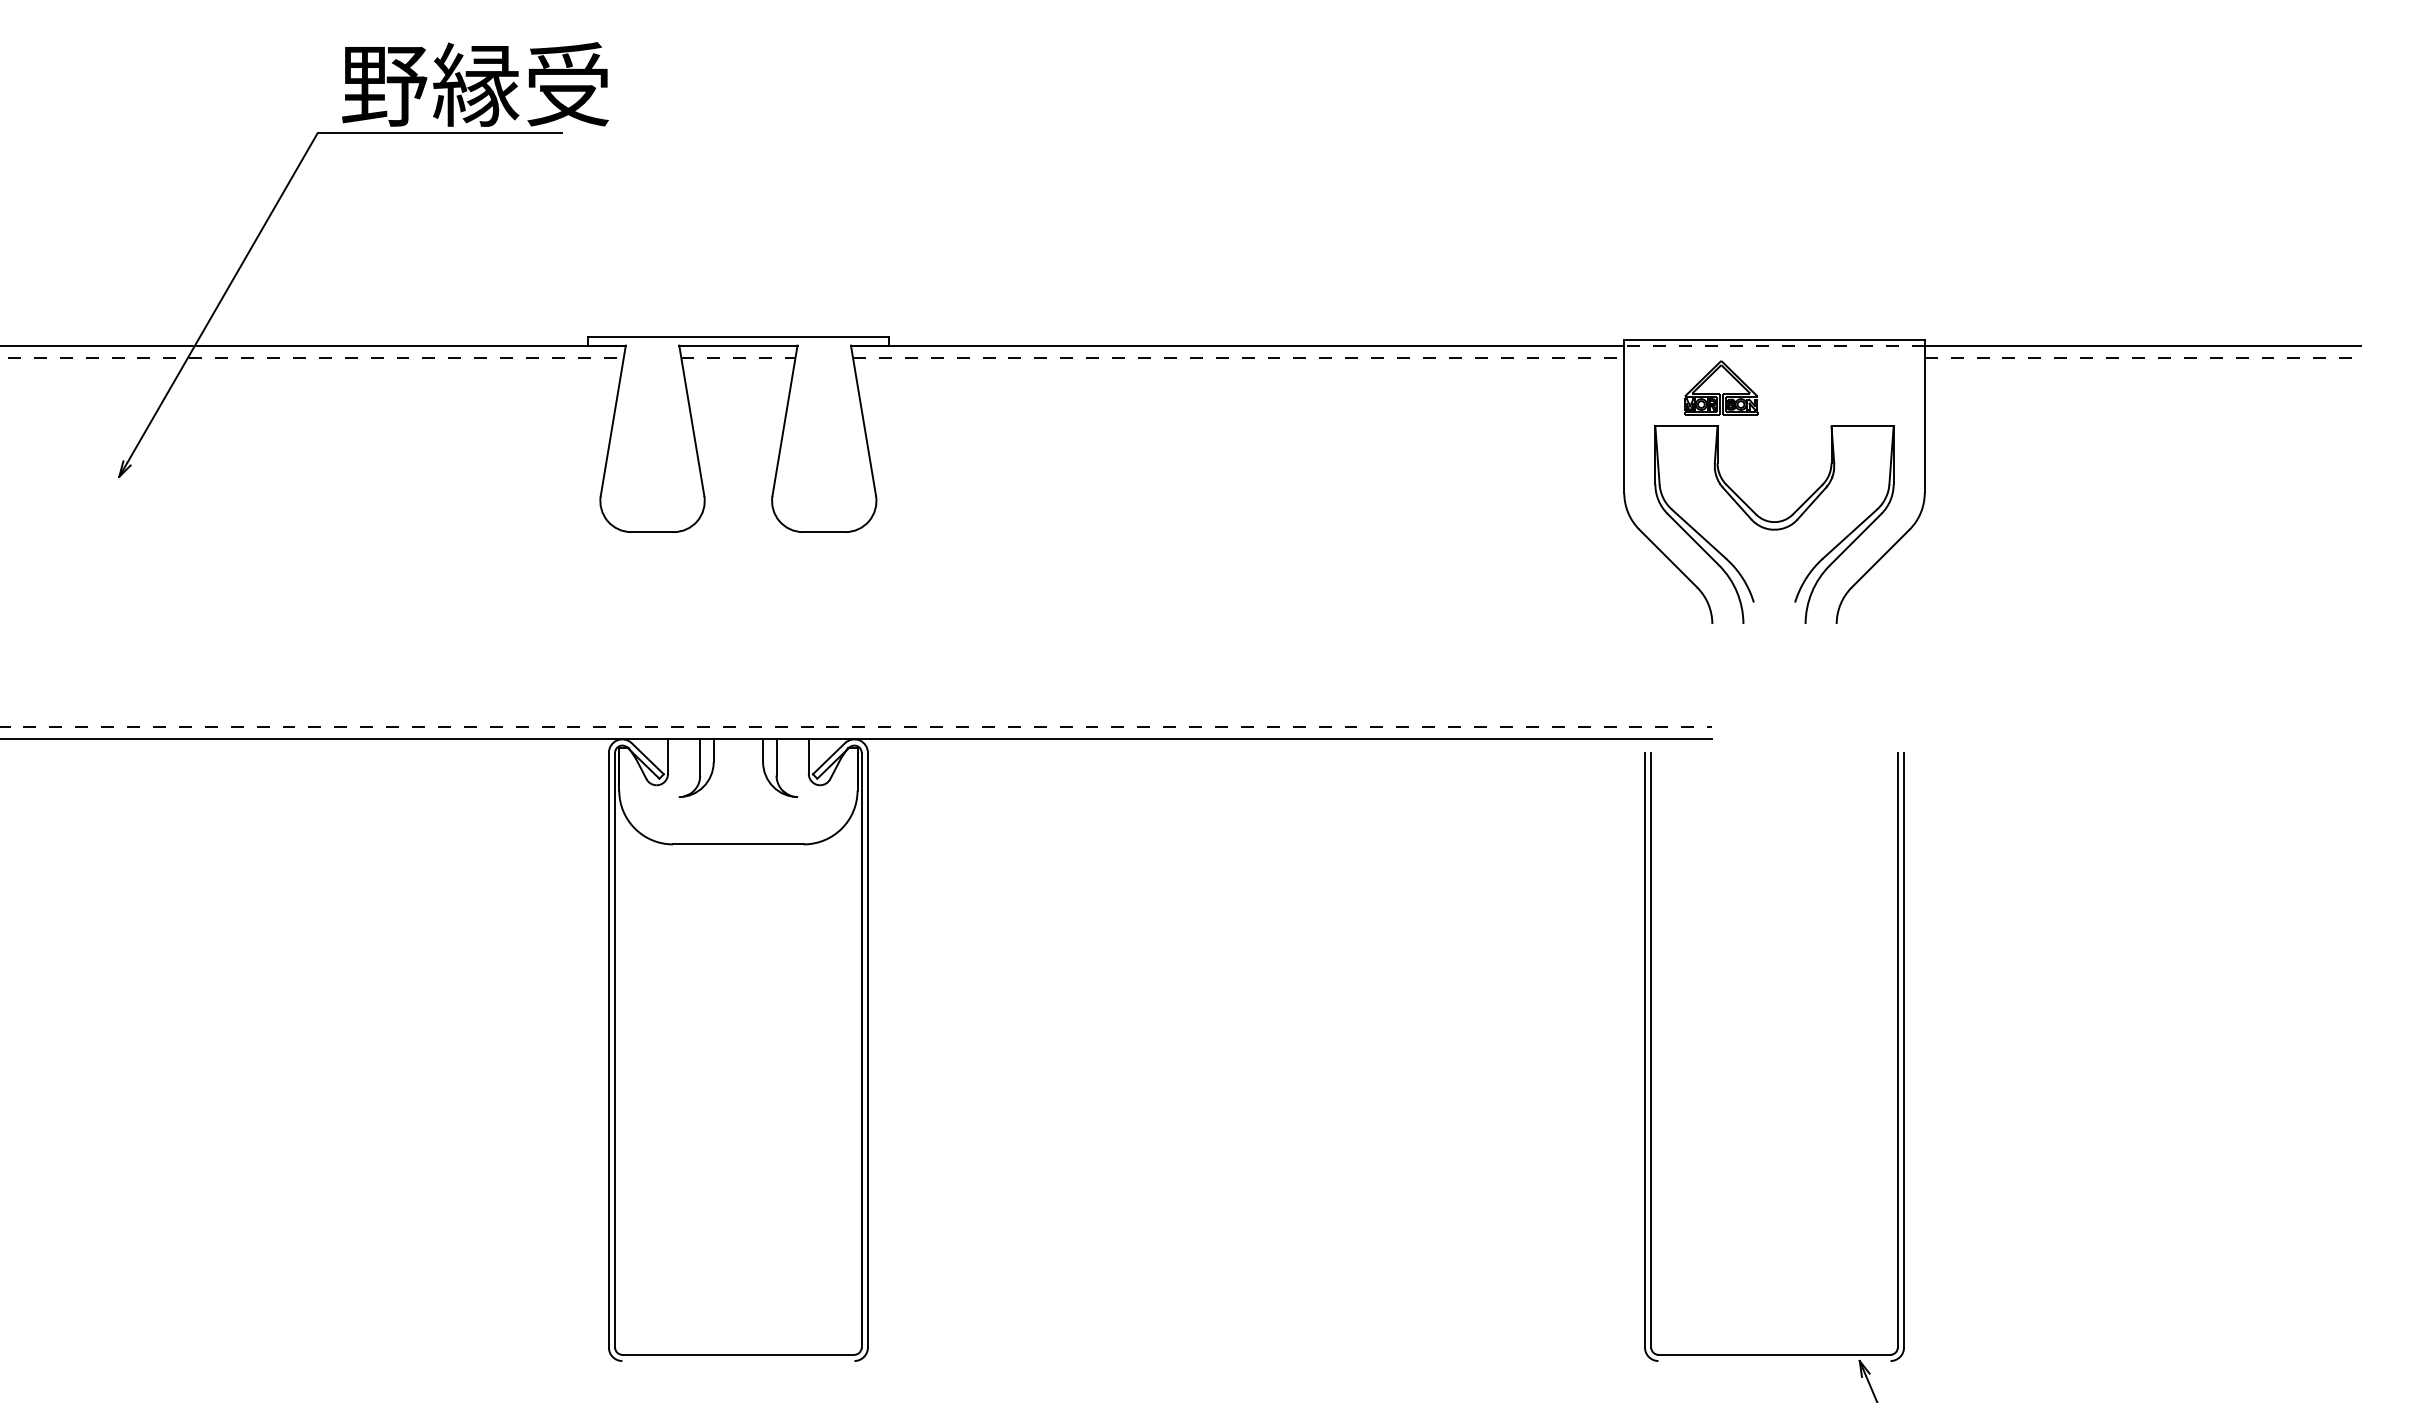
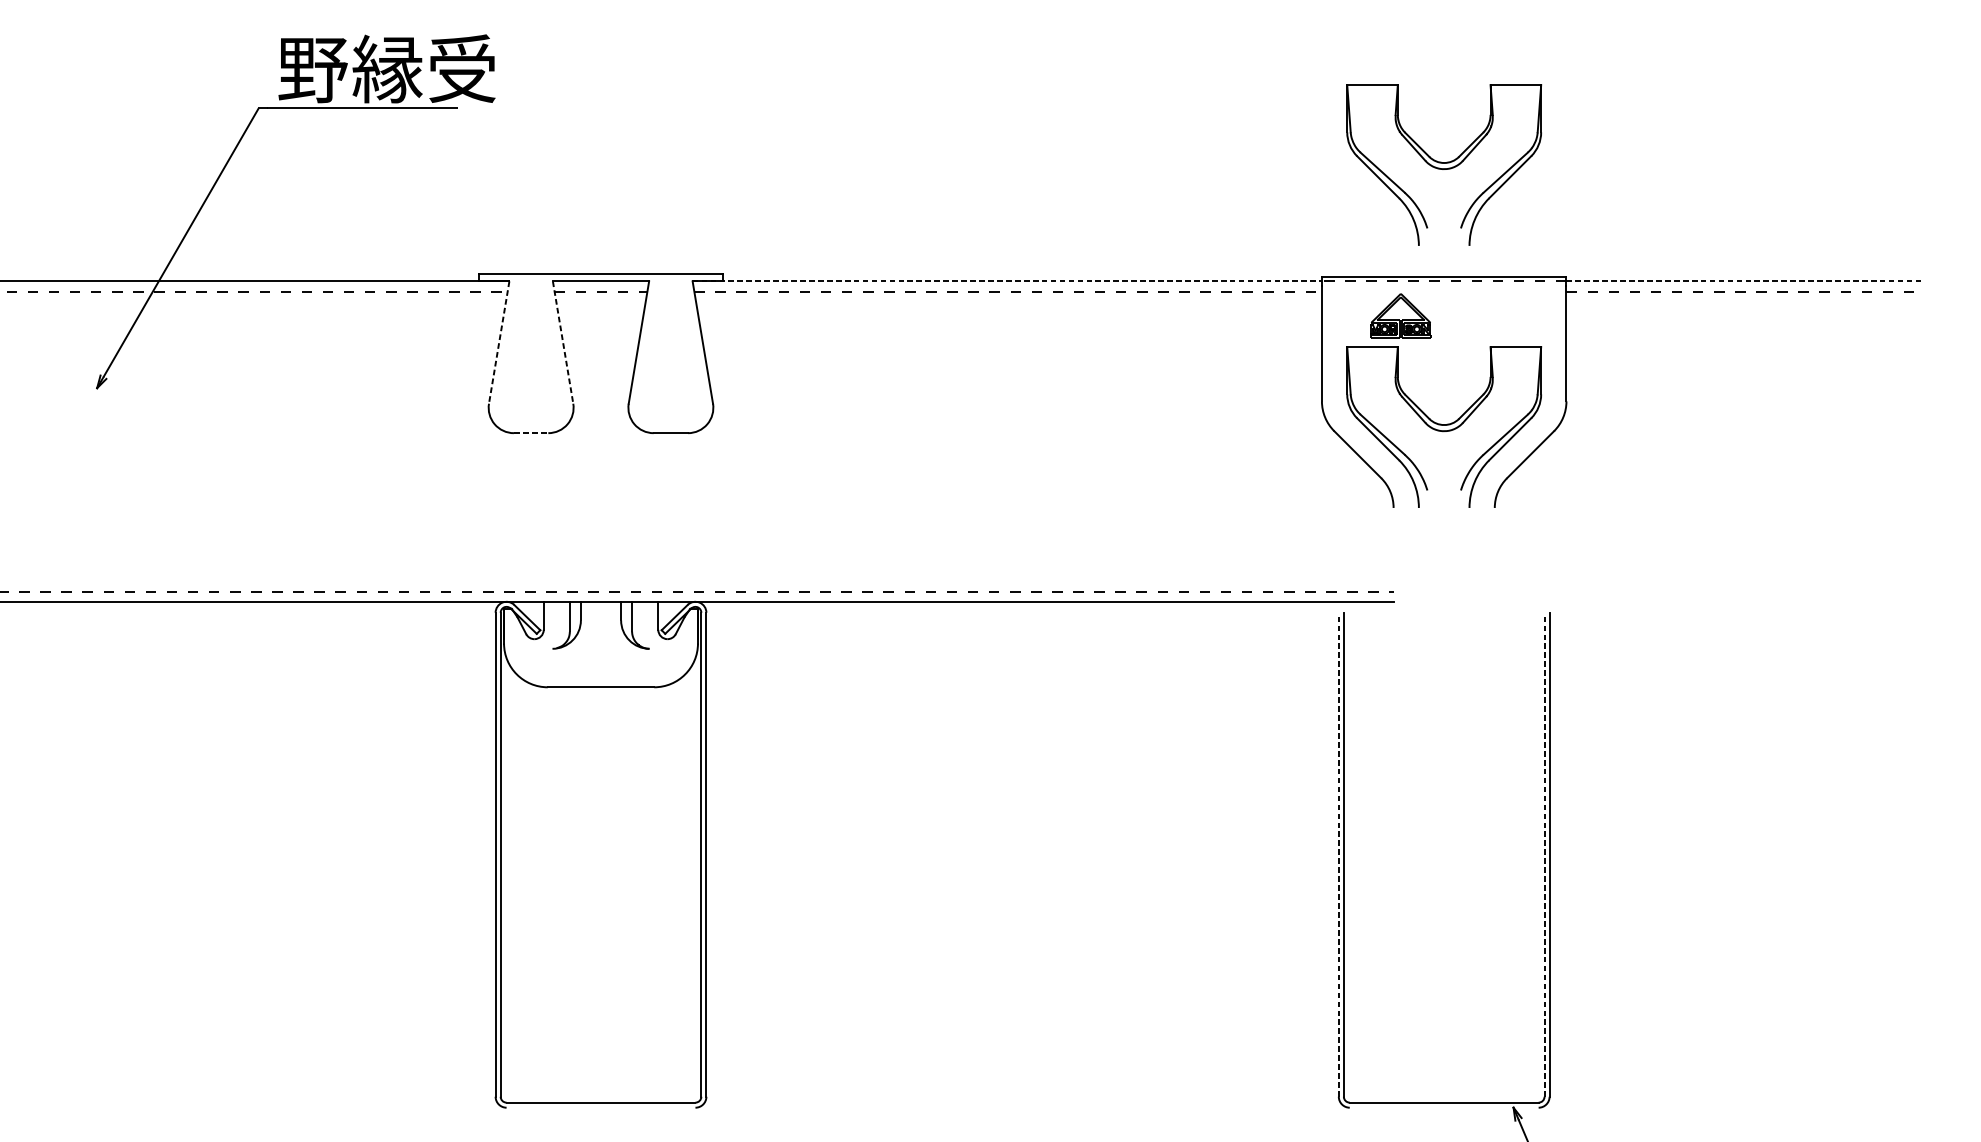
part: (1774, 202) -> (1444, 164), added
line: (1237, 345) -> (1007, 281), solid -> dashed
line: (2143, 345) -> (1744, 281), solid -> dashed
line: (613, 421) -> (499, 343), solid -> dashed
line: (691, 421) -> (562, 343), solid -> dashed
line: (653, 532) -> (531, 433), solid -> dashed
line: (1645, 1049) -> (1339, 854), solid -> dashed
line: (1897, 1049) -> (1544, 854), solid -> dashed

